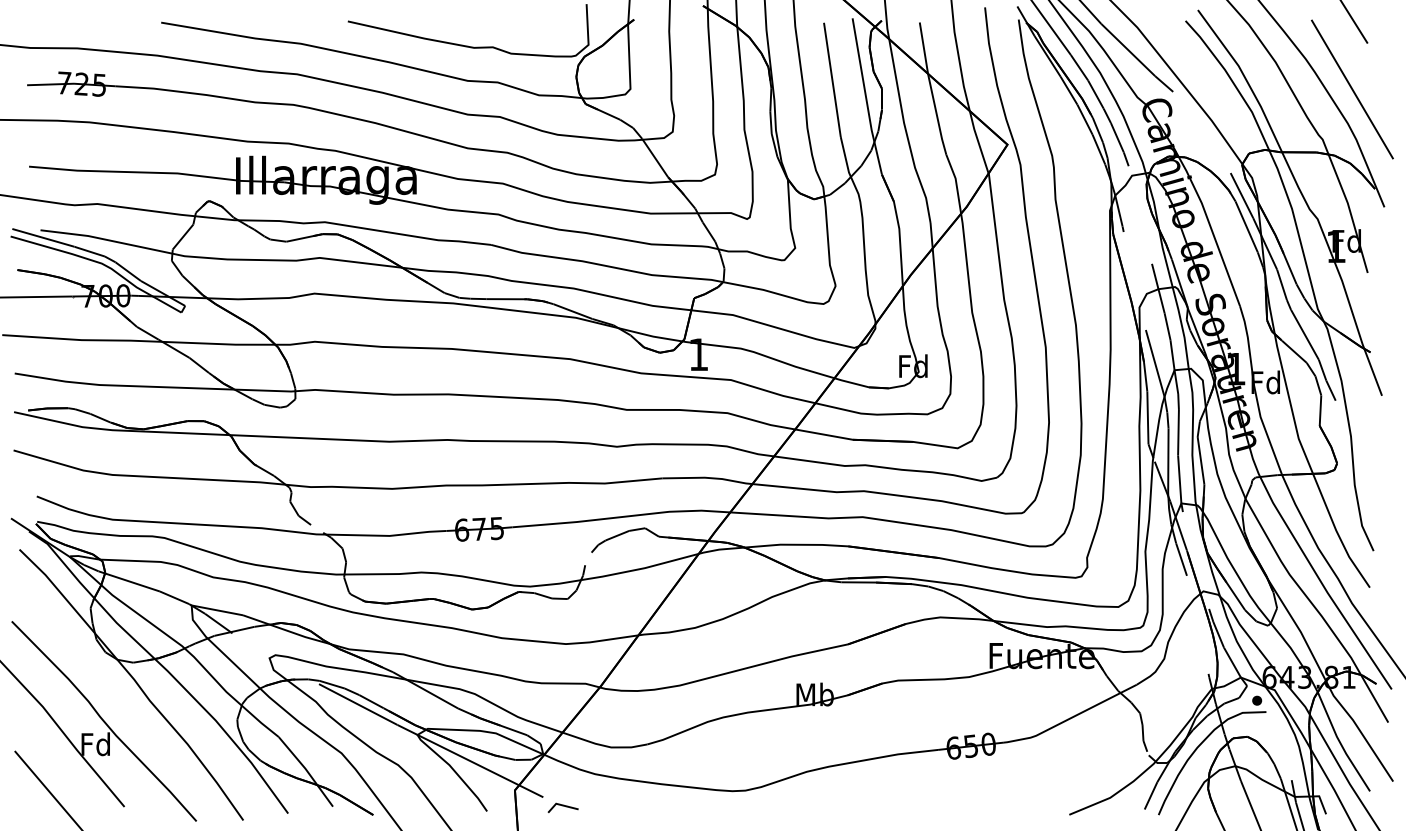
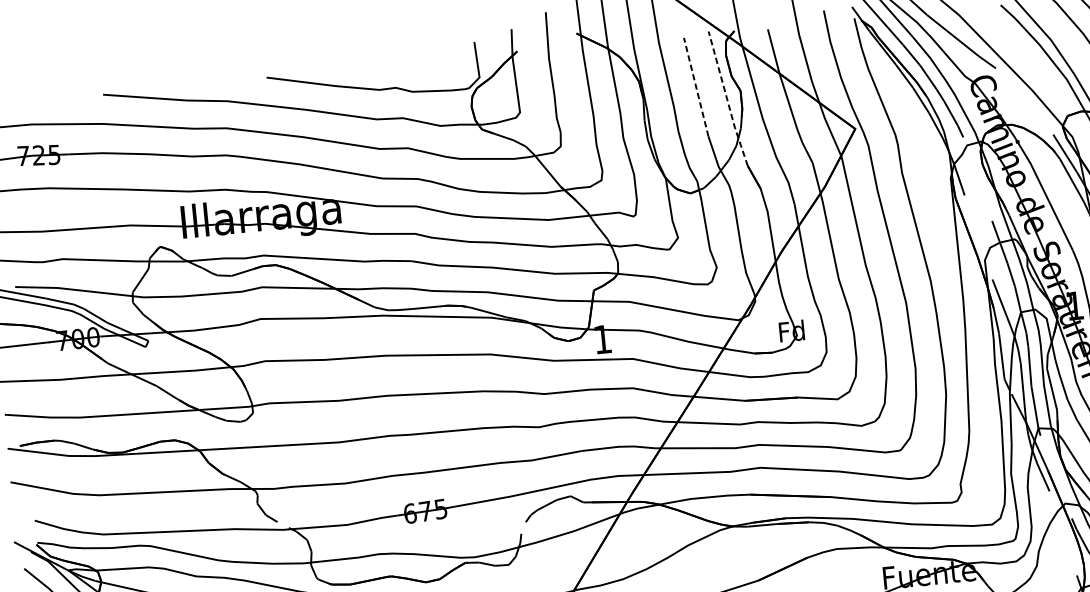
line: (832, 79) -> (696, 86), solid -> dashed
line: (866, 96) -> (727, 98), solid -> dashed

